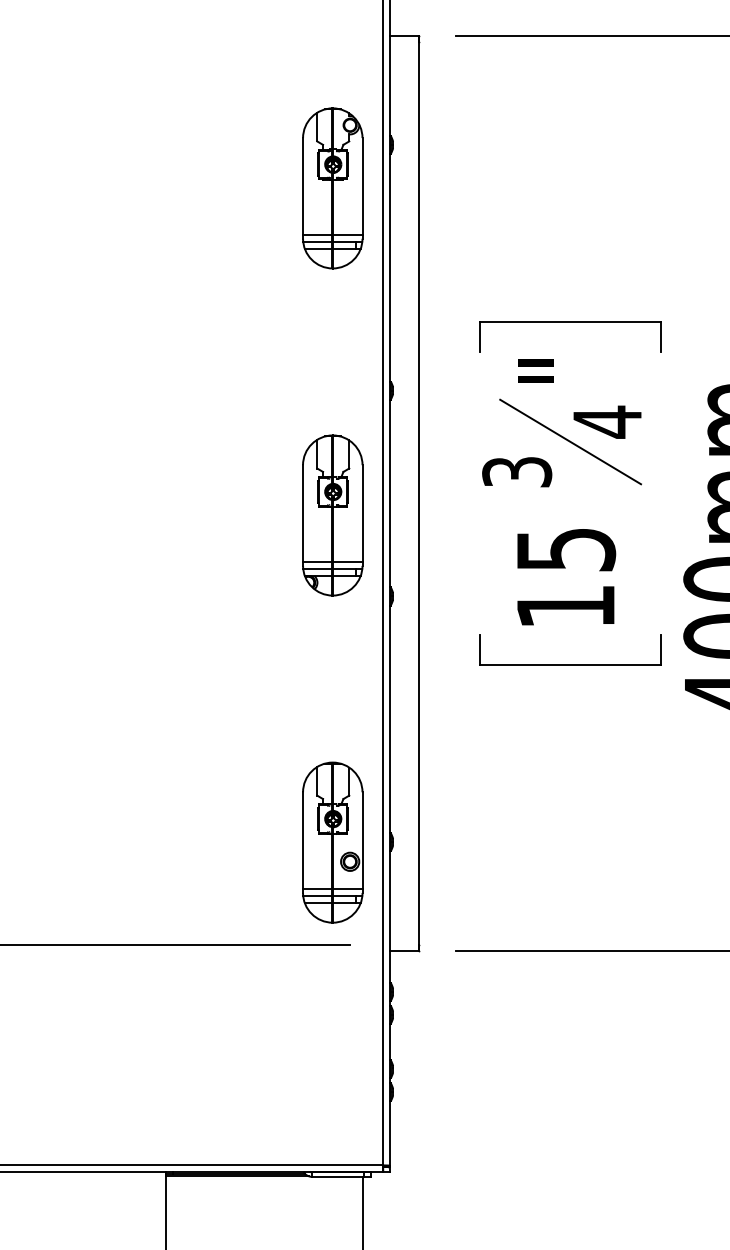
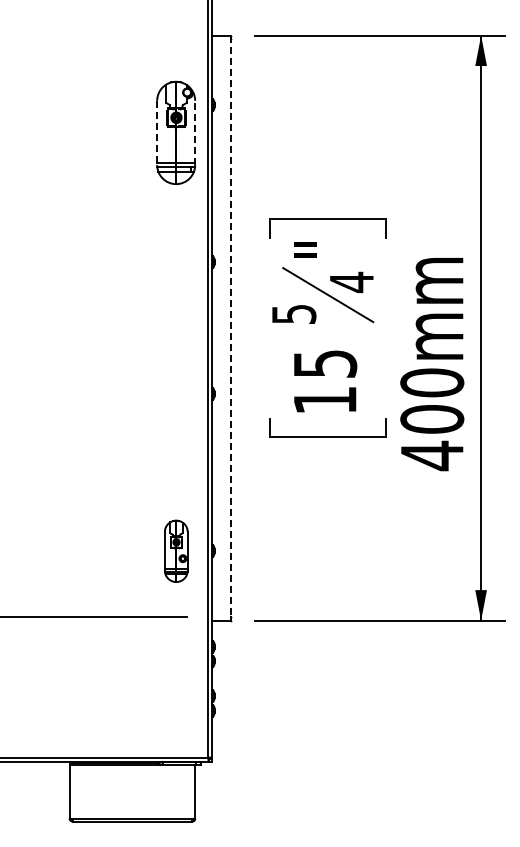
line: (362, 187) -> (195, 132), solid -> dashed
line: (303, 189) -> (157, 133), solid -> dashed
text: (516, 470) -> (293, 313), 3 -> 5
line: (419, 494) -> (231, 328), solid -> dashed
part: (333, 516) -> (176, 342), removed
part: (333, 843) -> (176, 551), size x0.6

